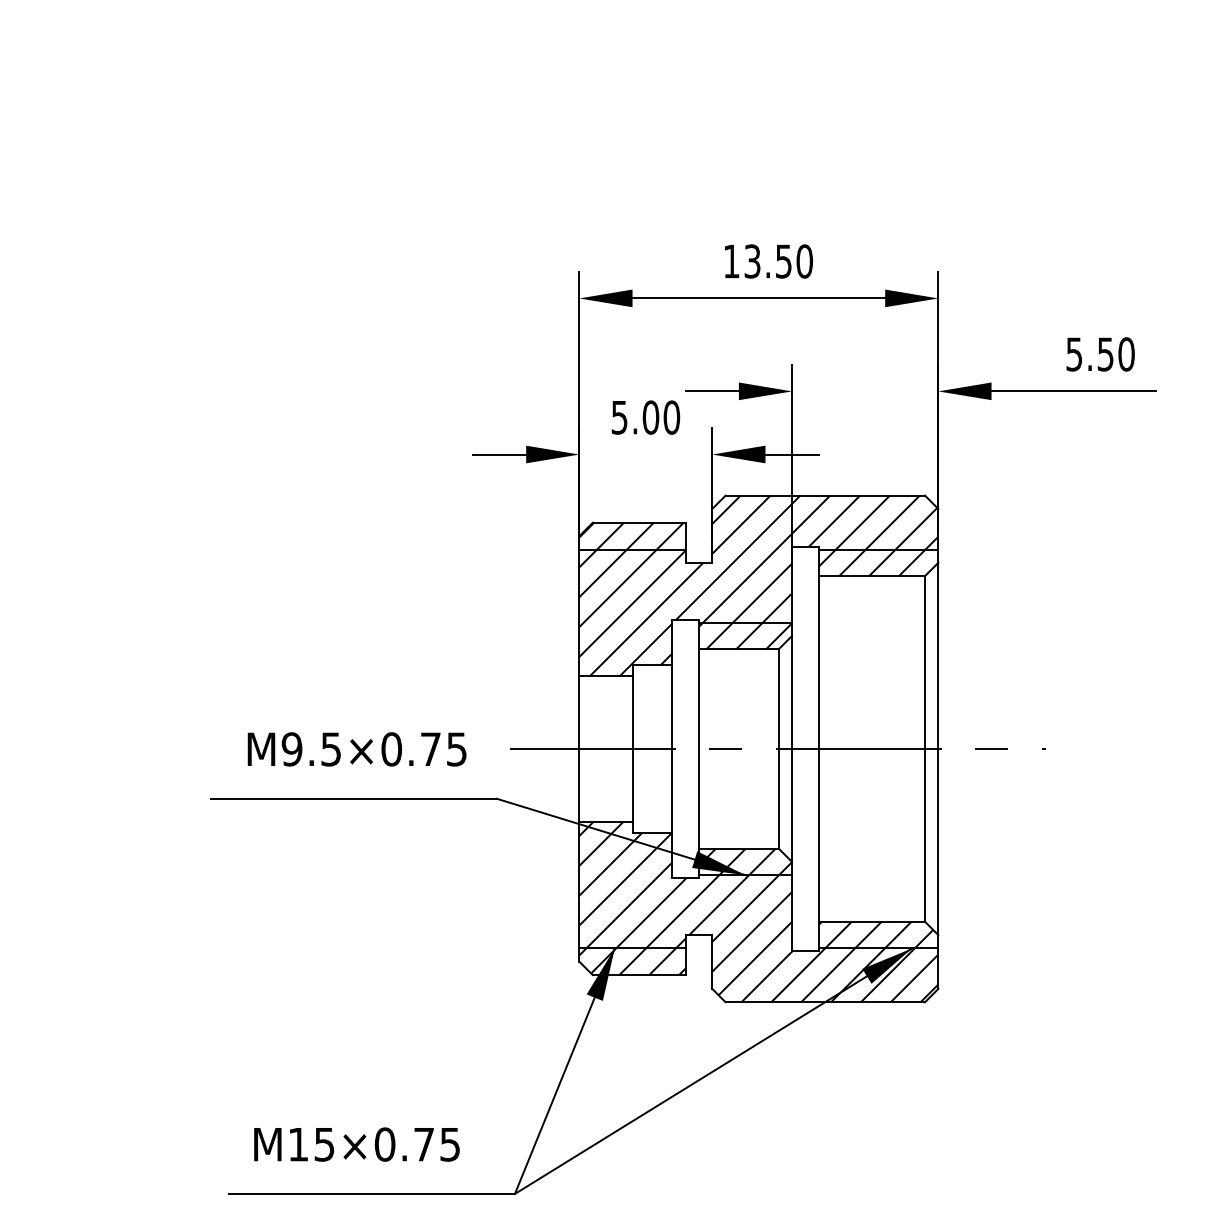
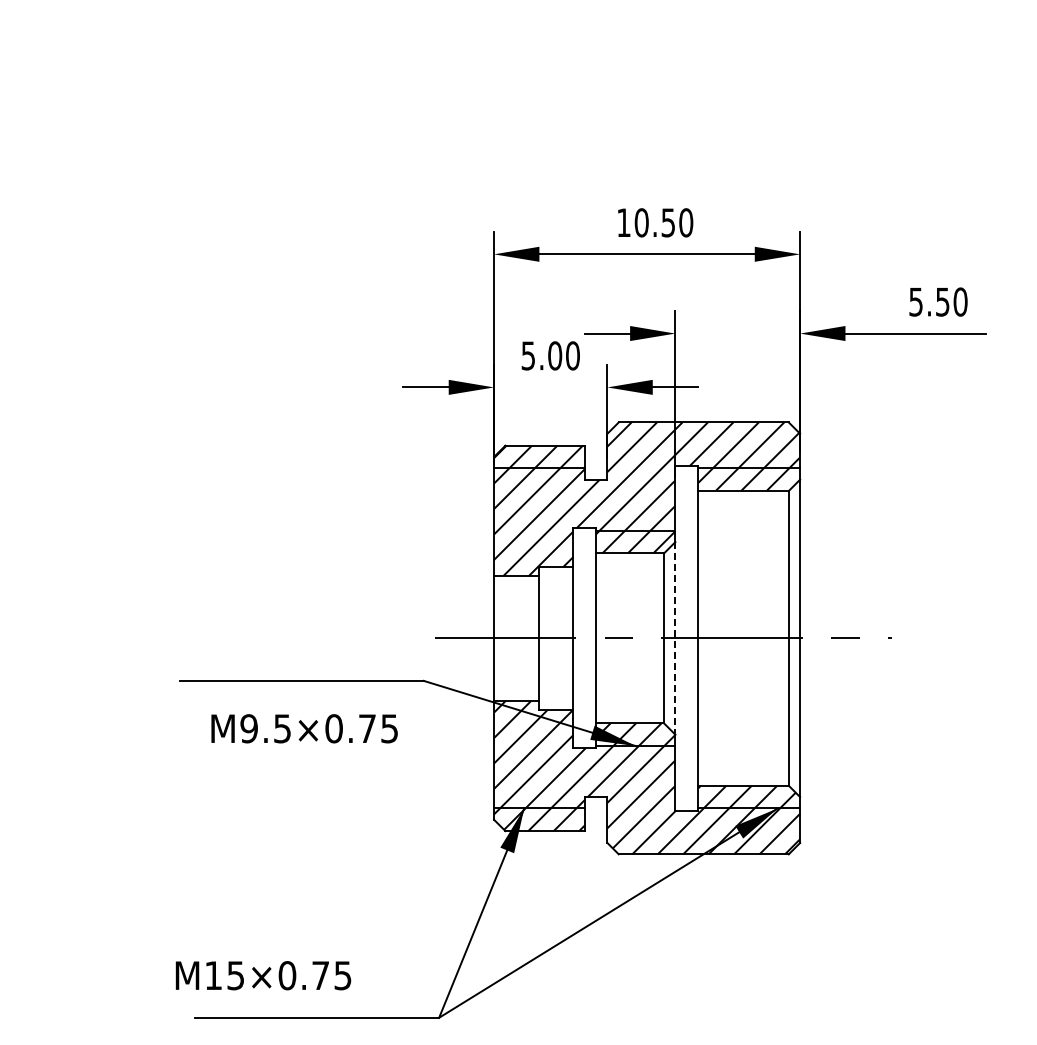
text: (752, 261) -> (641, 222), 13.50 -> 10.50
text: (356, 749) -> (304, 728), moved
line: (792, 749) -> (675, 638), solid -> dashed
text: (356, 1144) -> (263, 975), moved

